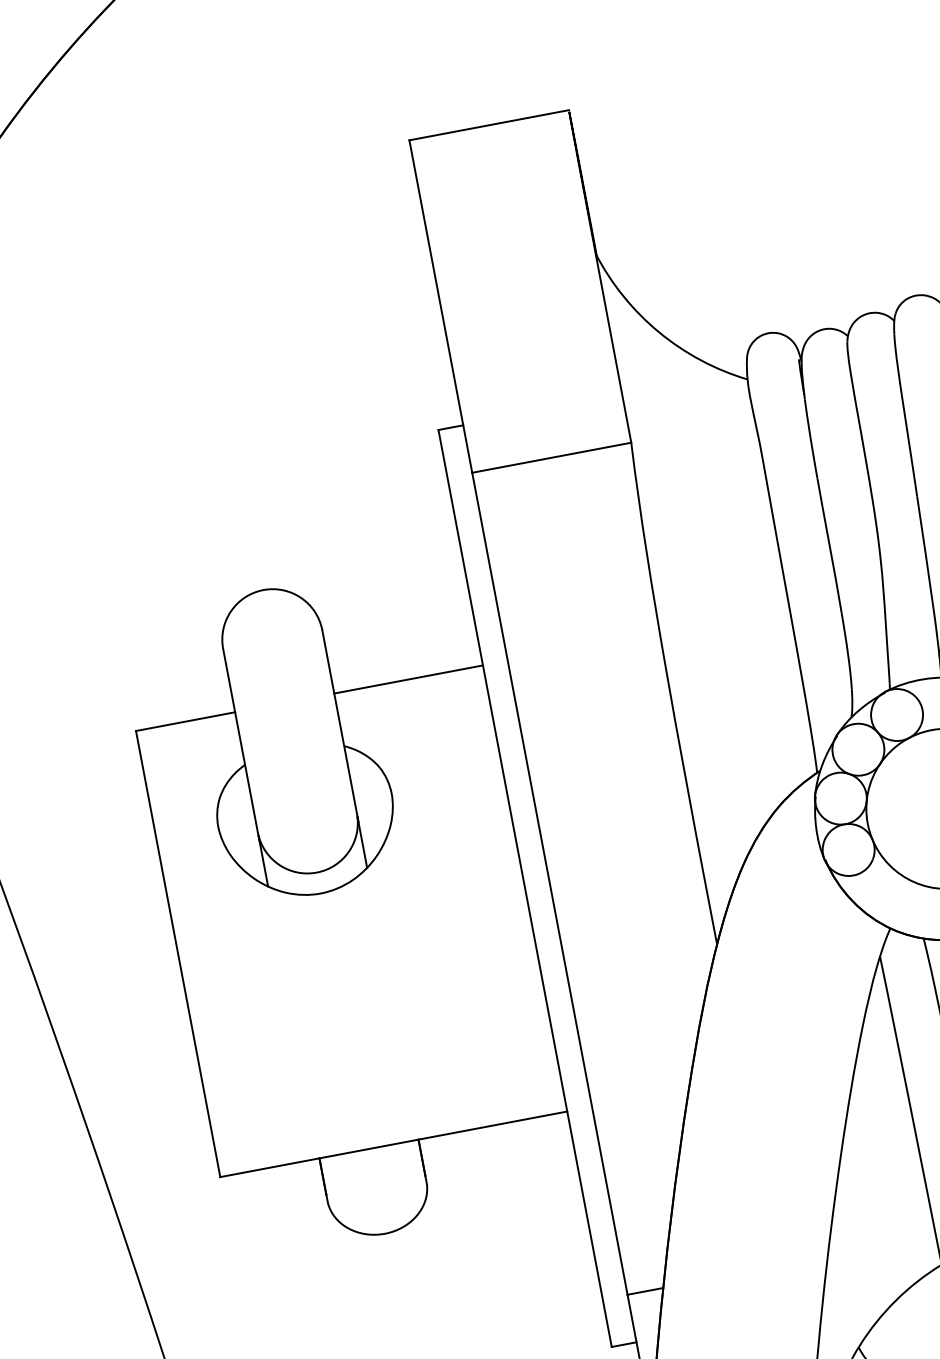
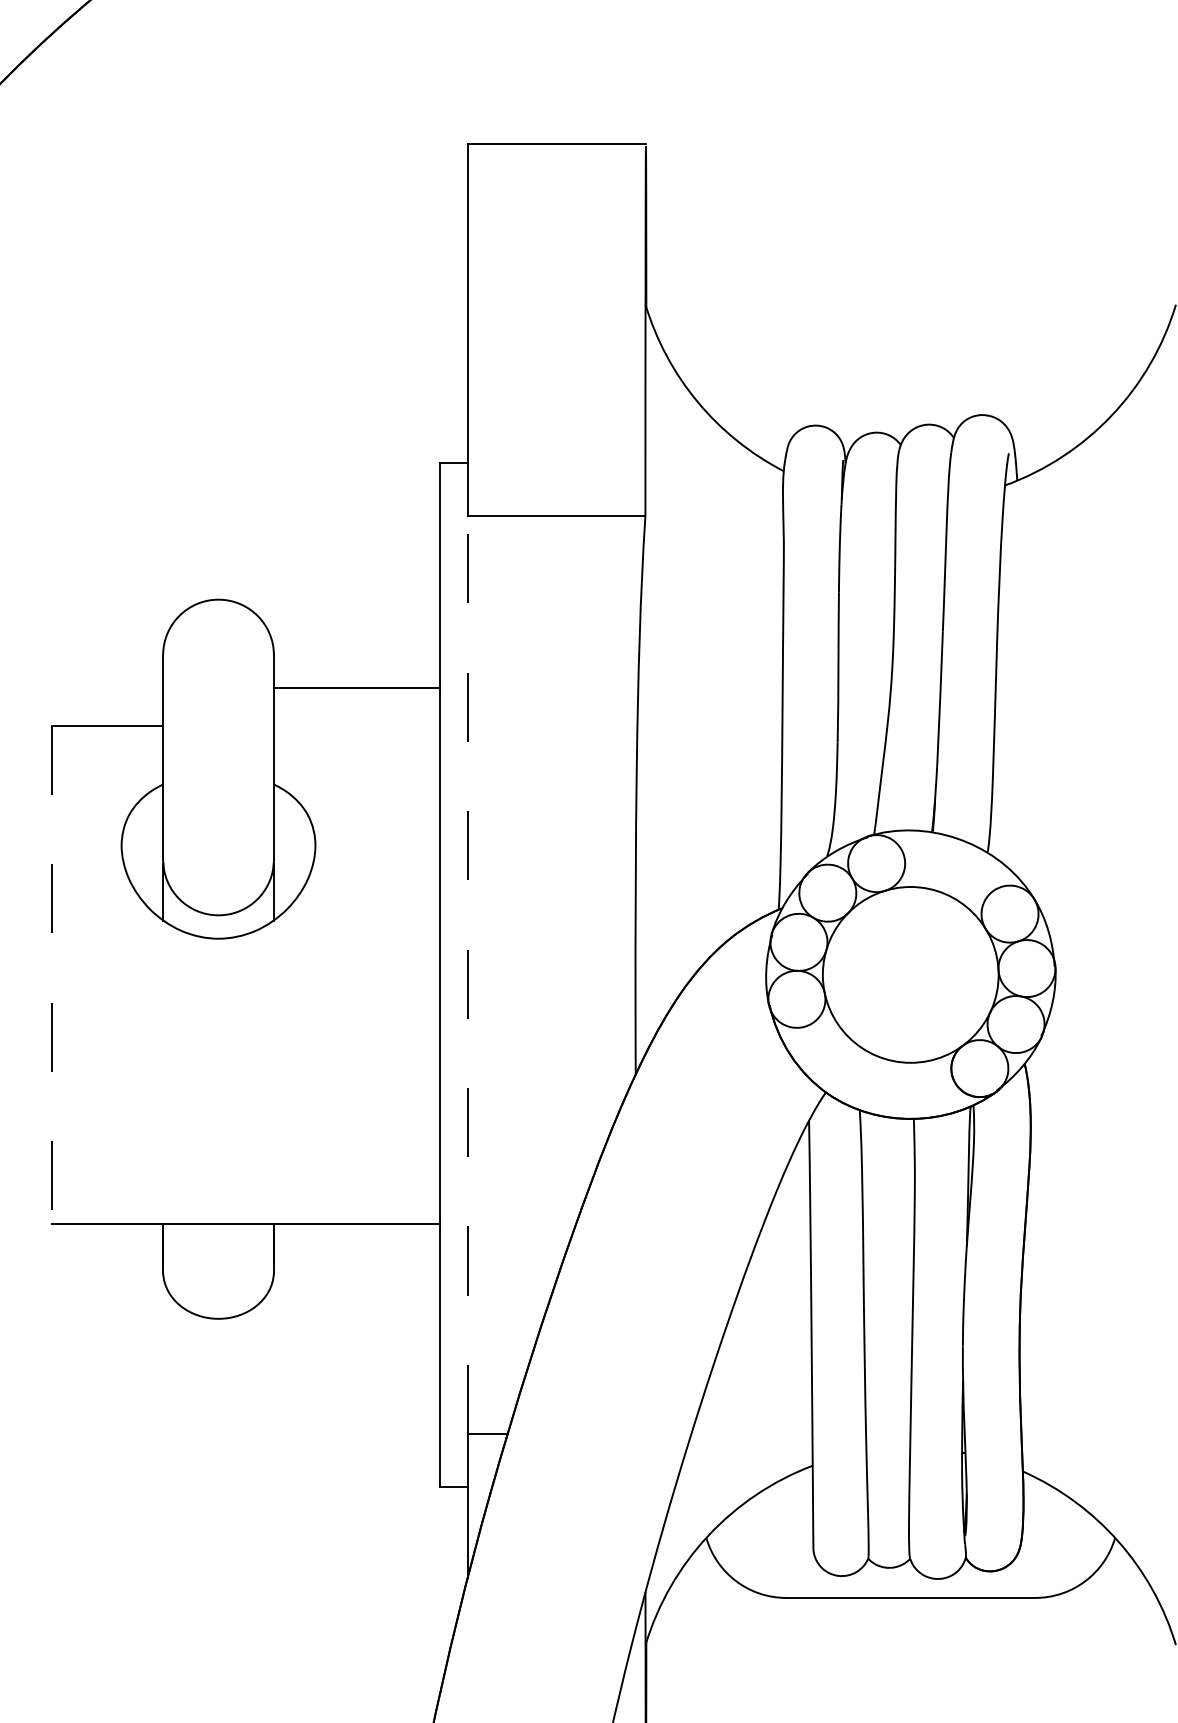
line: (408, 679) -> (356, 687), moved
line: (549, 883) -> (467, 974), solid -> dashed
line: (178, 954) -> (52, 975), solid -> dashed

